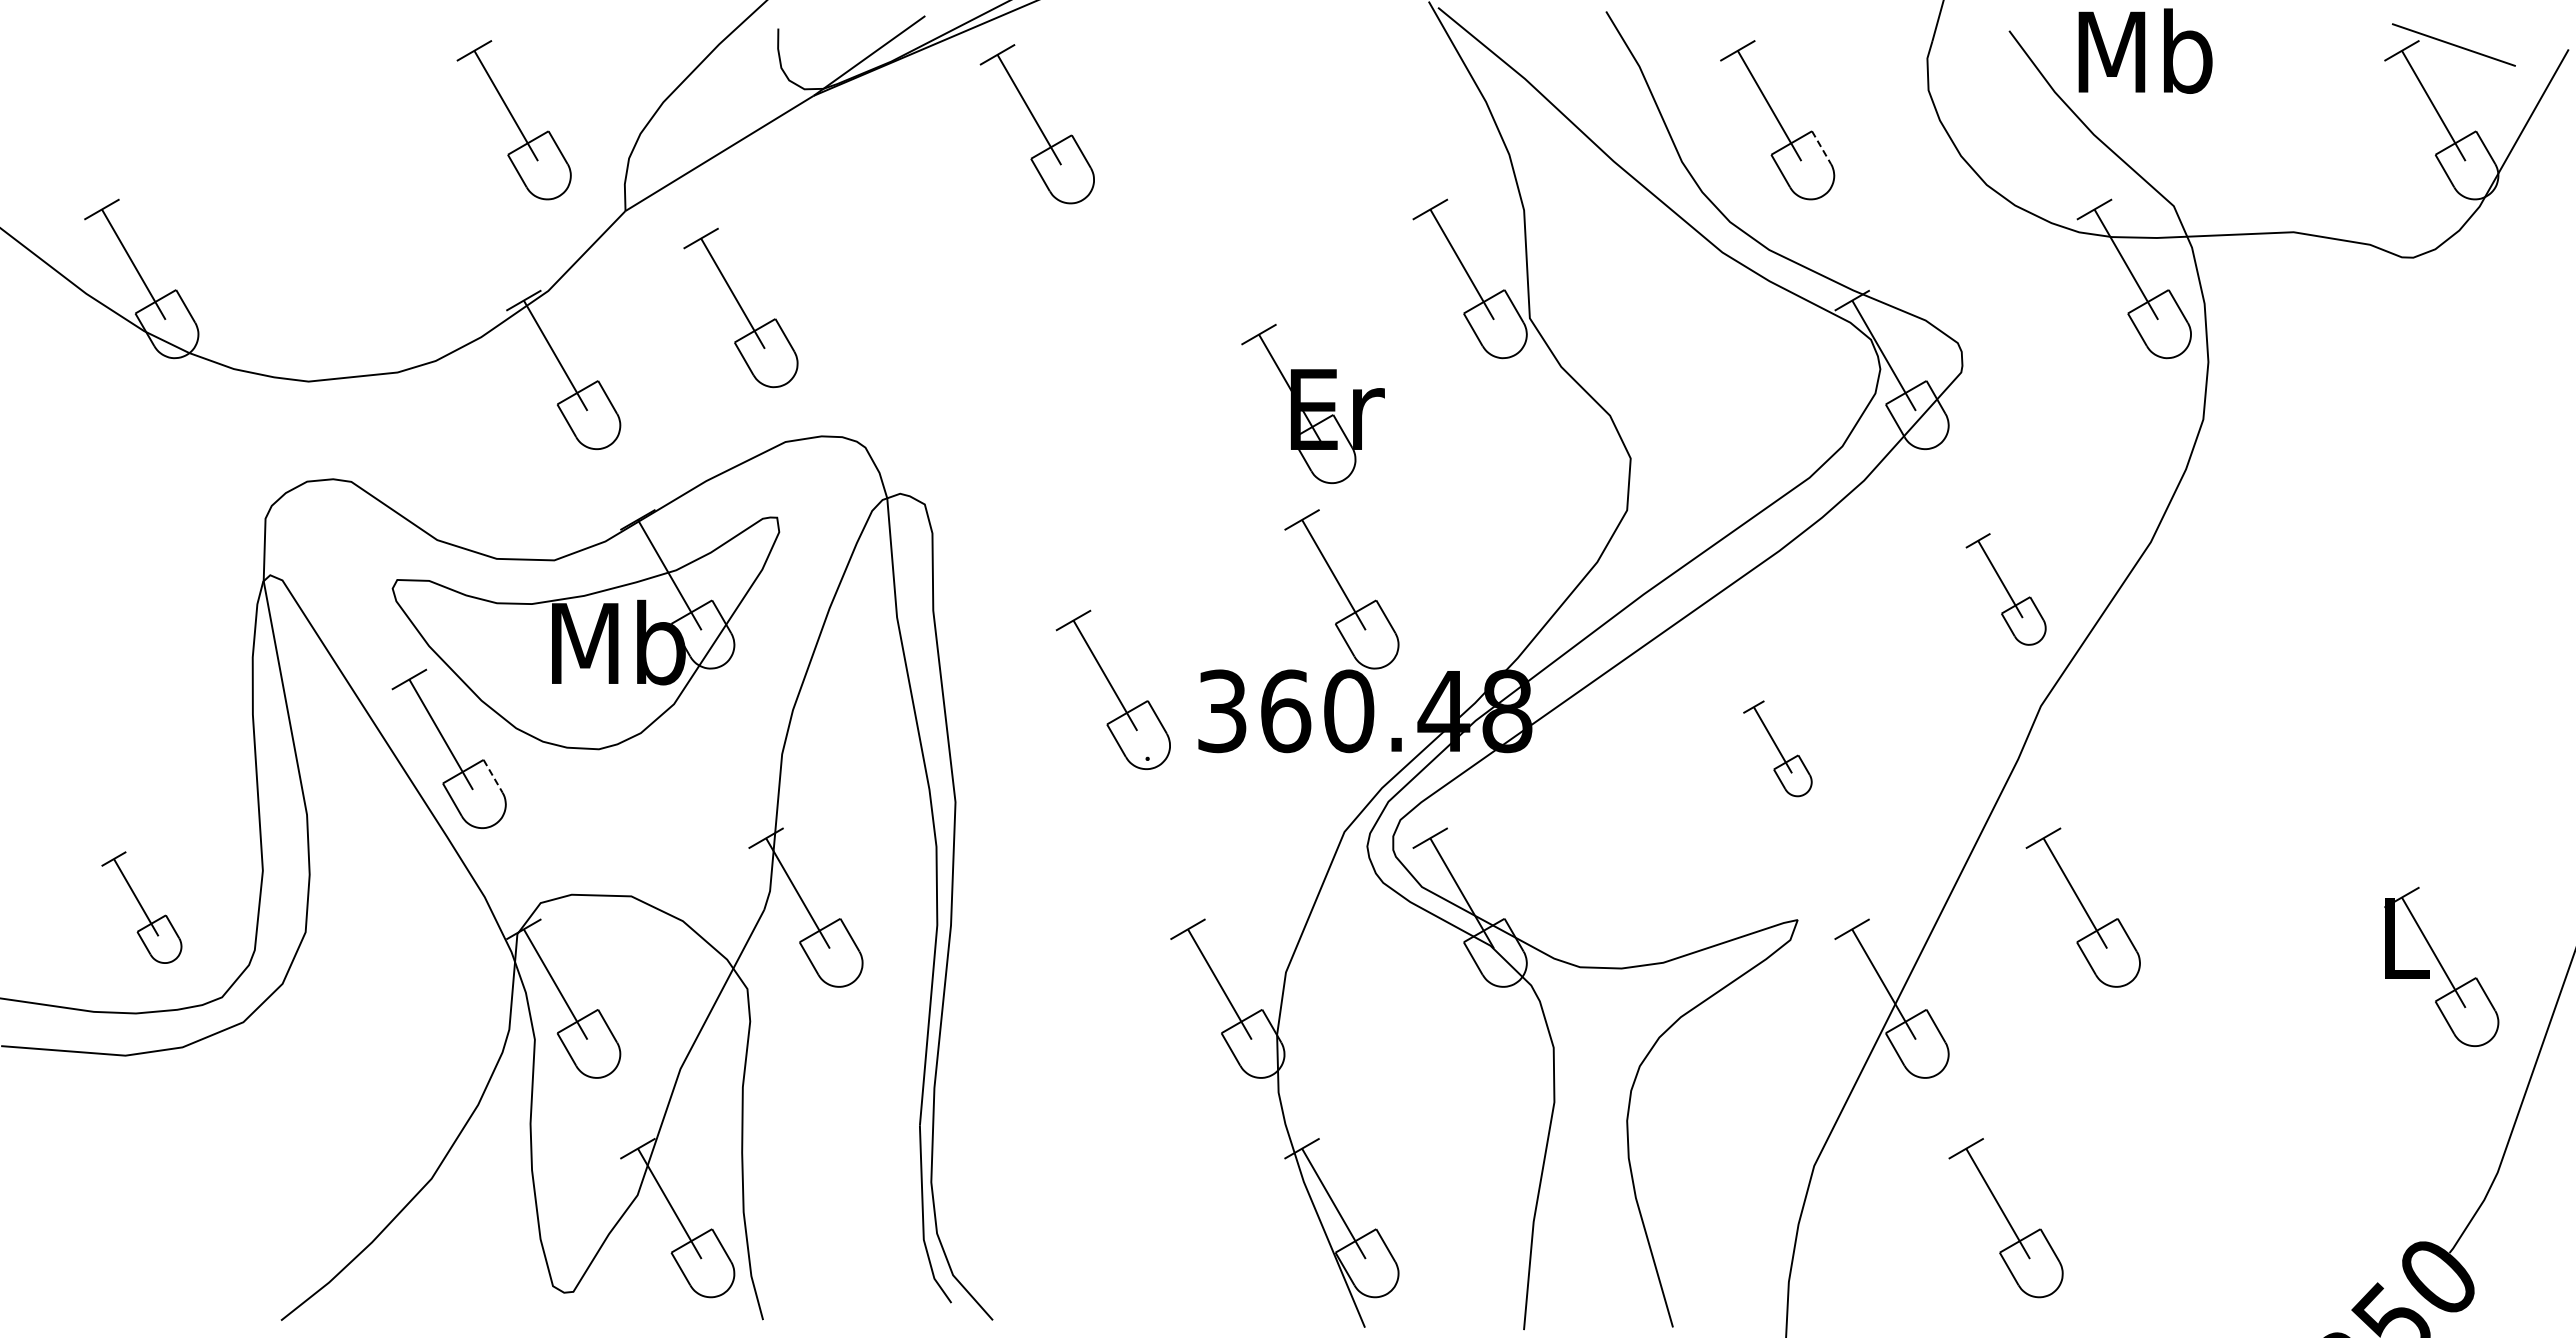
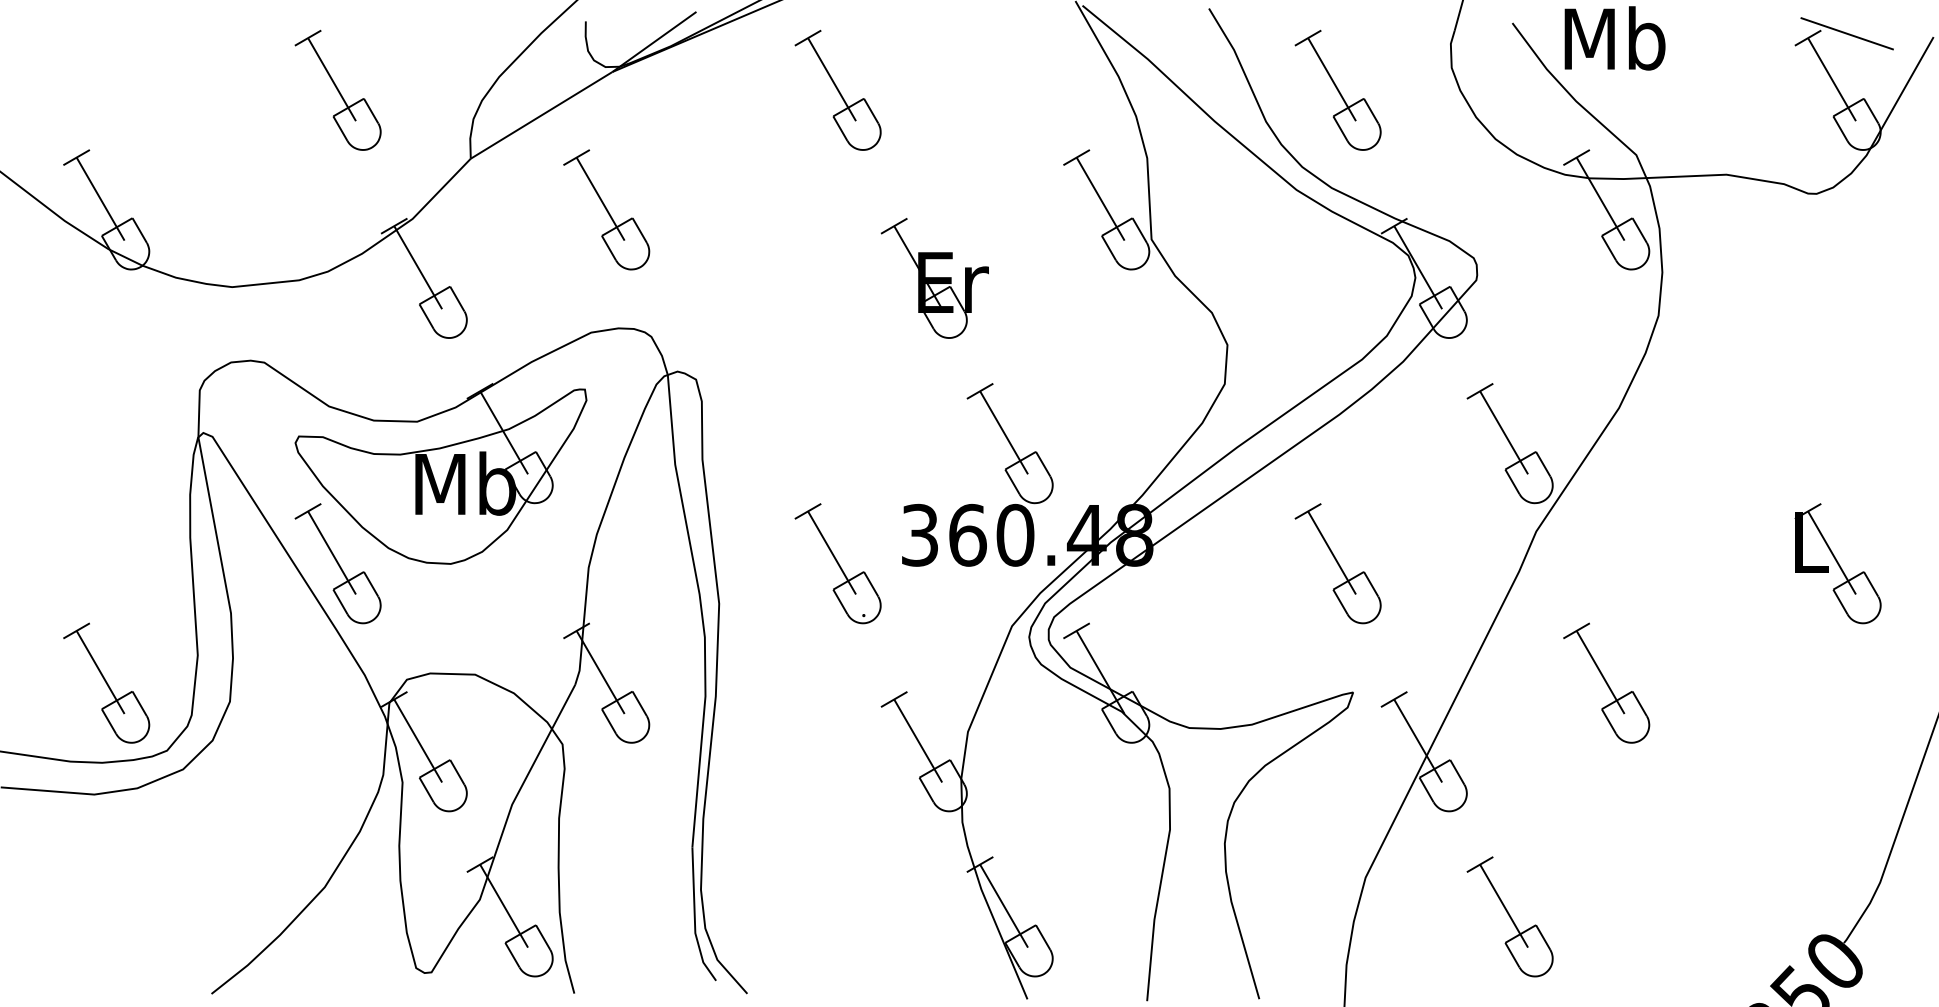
part: (513, 120) -> (337, 90), moved
part: (1036, 124) -> (837, 90), moved
line: (1821, 147) -> (1371, 110), dashed -> solid
part: (740, 307) -> (606, 209), moved
part: (1312, 403) -> (934, 278), moved
part: (2005, 589) -> (1509, 443), size x1.43
part: (1112, 689) -> (837, 563), moved
part: (1777, 748) -> (1337, 563), size x1.67
line: (493, 776) -> (371, 584), dashed -> solid
part: (141, 907) -> (106, 683), size x1.43
part: (2082, 907) -> (1605, 683), moved
part: (2441, 966) -> (1837, 563), moved

